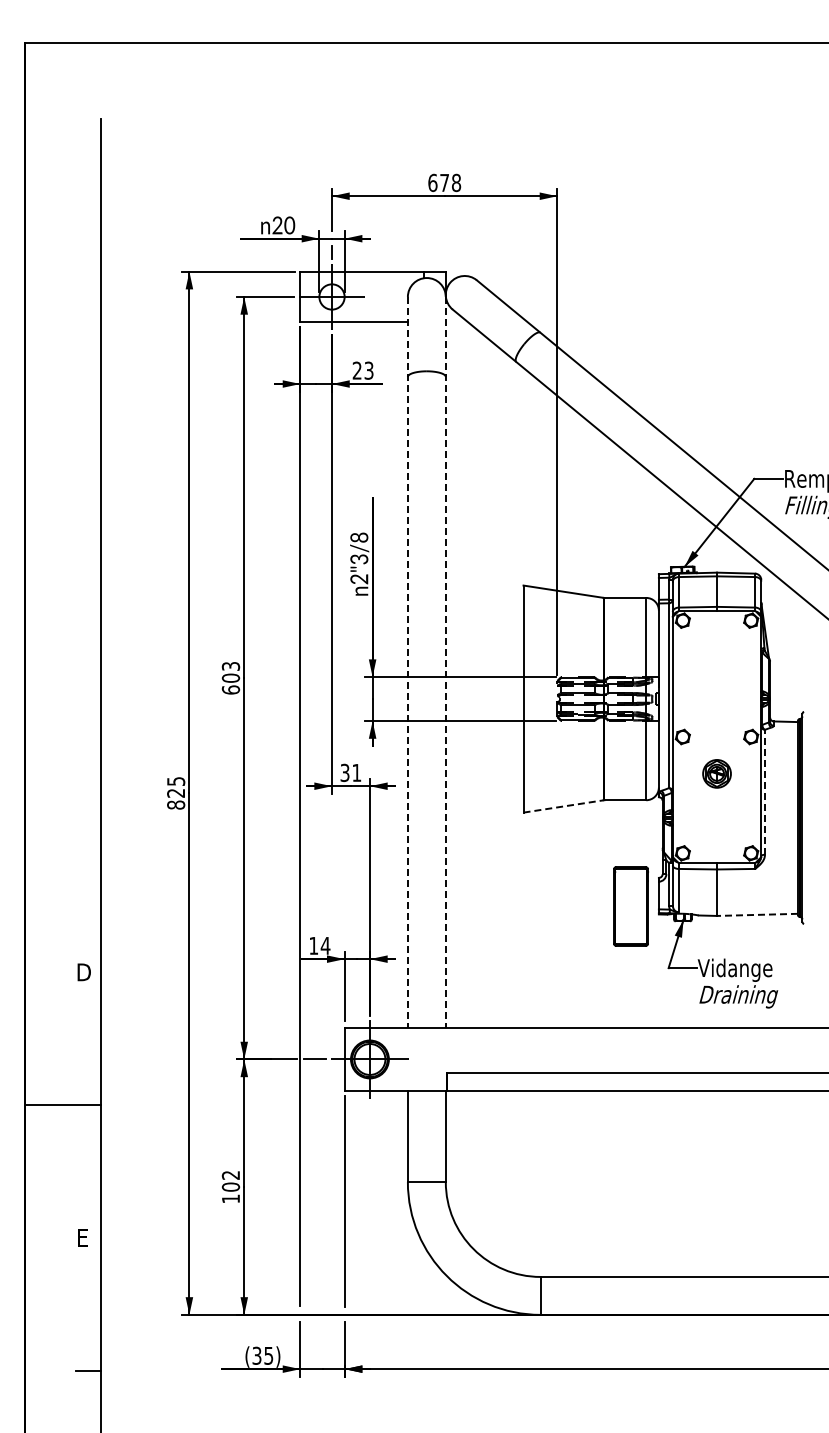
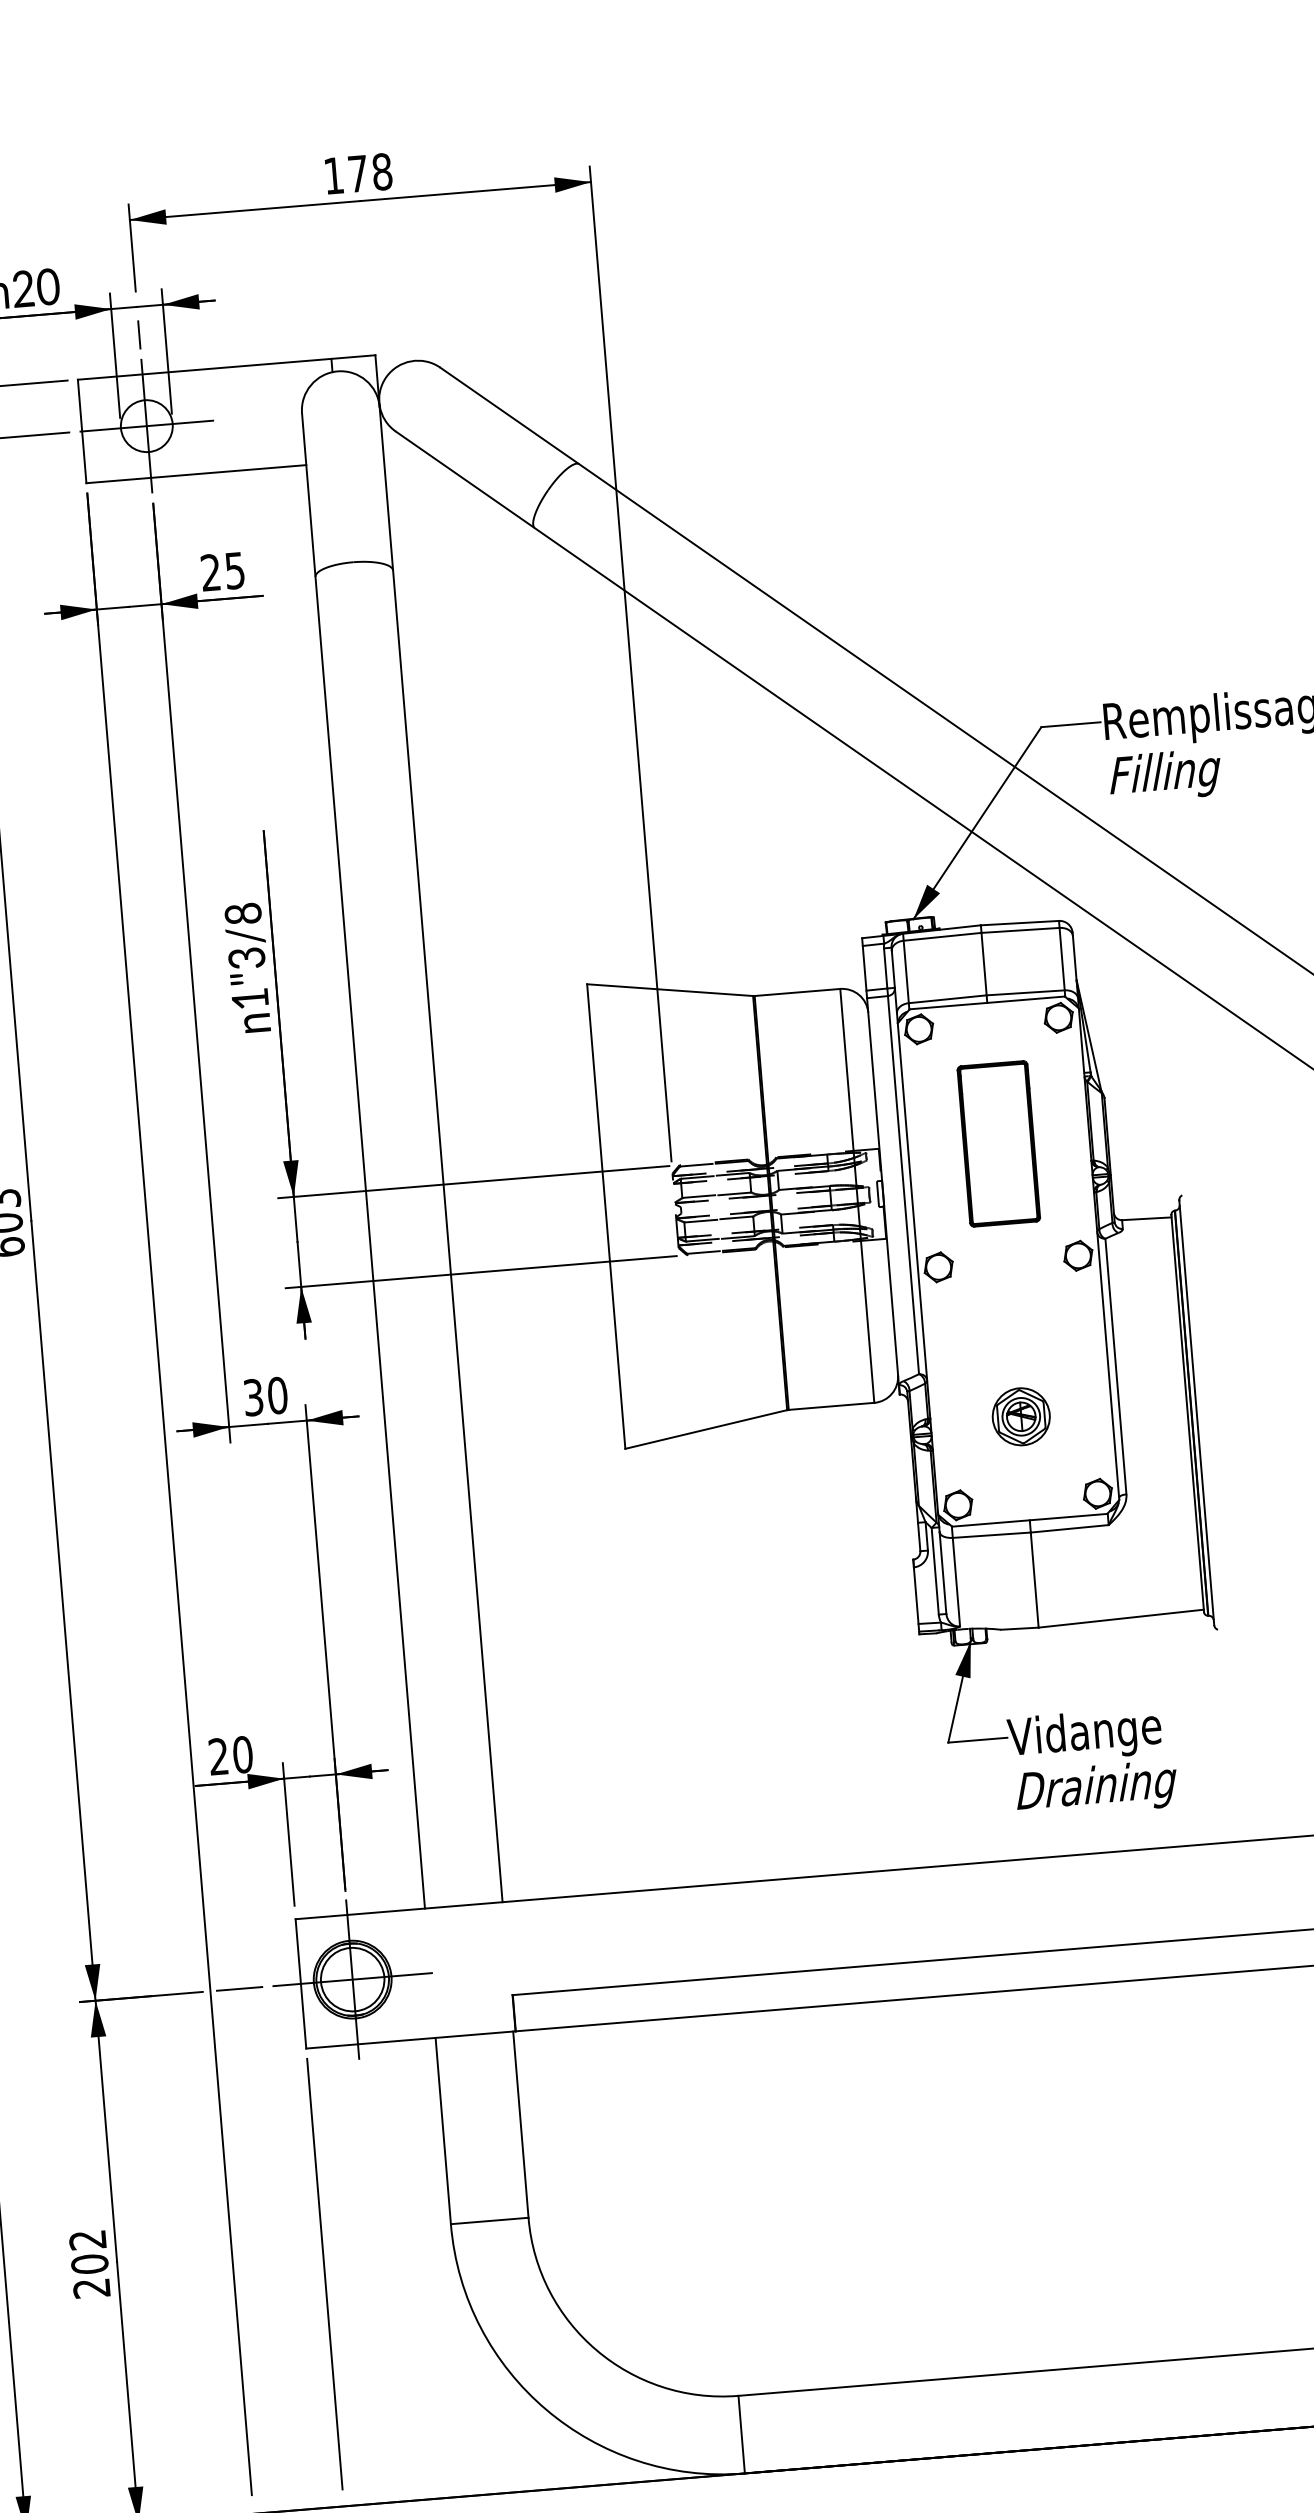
text: (432, 182) -> (333, 175), 678 -> 178
text: (369, 369) -> (235, 568), 23 -> 25
text: (359, 579) -> (250, 999), 2"3/8 -> 1"3/8
line: (407, 662) -> (362, 1161), dashed -> solid
line: (445, 662) -> (440, 1154), dashed -> solid
text: (356, 772) -> (276, 1394), 31 -> 30
part: (716, 773) -> (1020, 1416), moved
line: (765, 791) -> (1116, 1364), dashed -> solid
line: (563, 806) -> (706, 1429), dashed -> solid
part: (630, 906) -> (997, 1143), moved
line: (757, 914) -> (1121, 1617), dashed -> solid
text: (319, 945) -> (230, 1754), 14 -> 20
text: (230, 1198) -> (90, 2287), 102 -> 202

